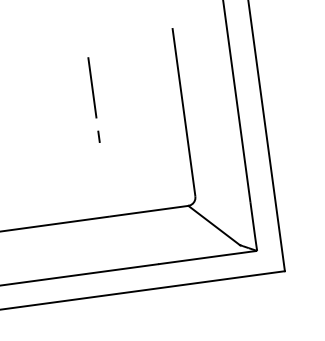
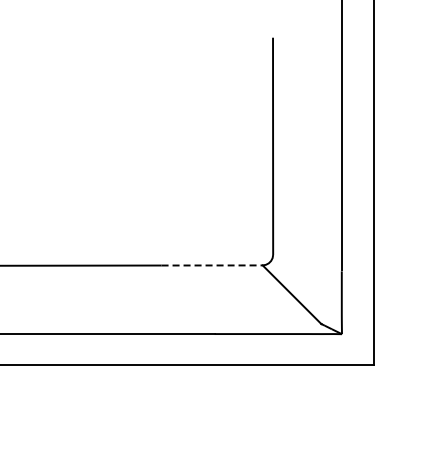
line: (93, 100) -> (160, 115), removed
line: (149, 211) -> (212, 265), solid -> dashed

